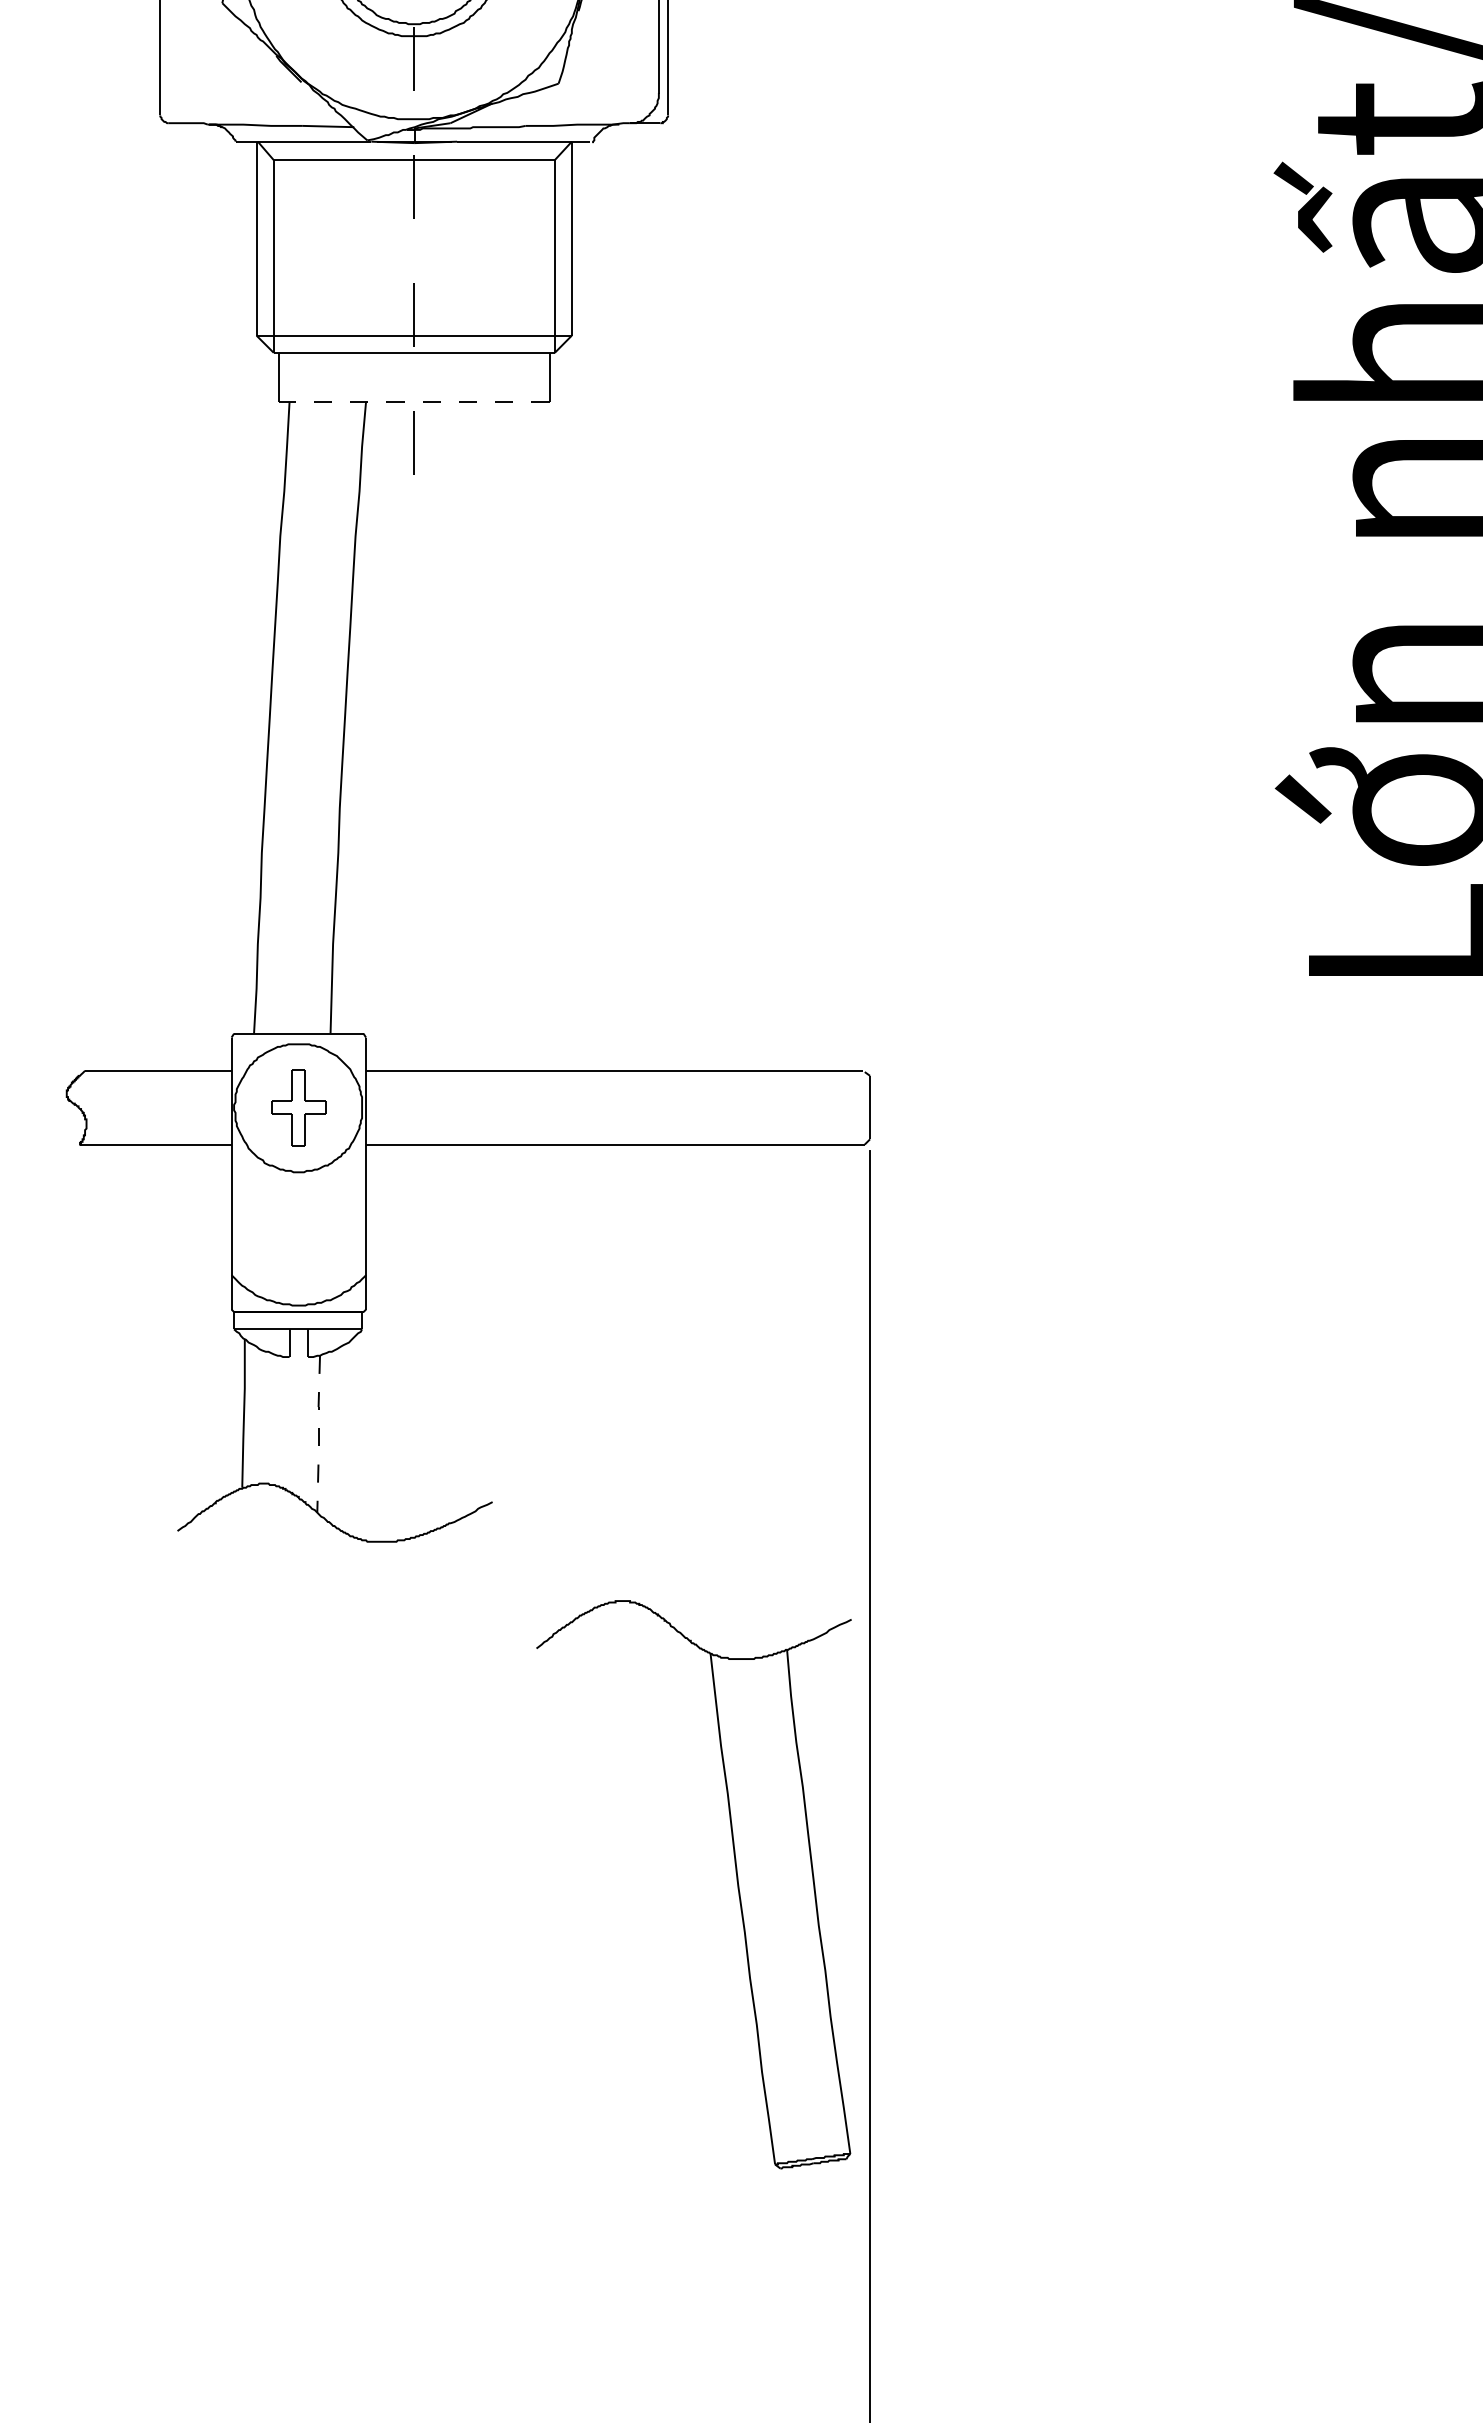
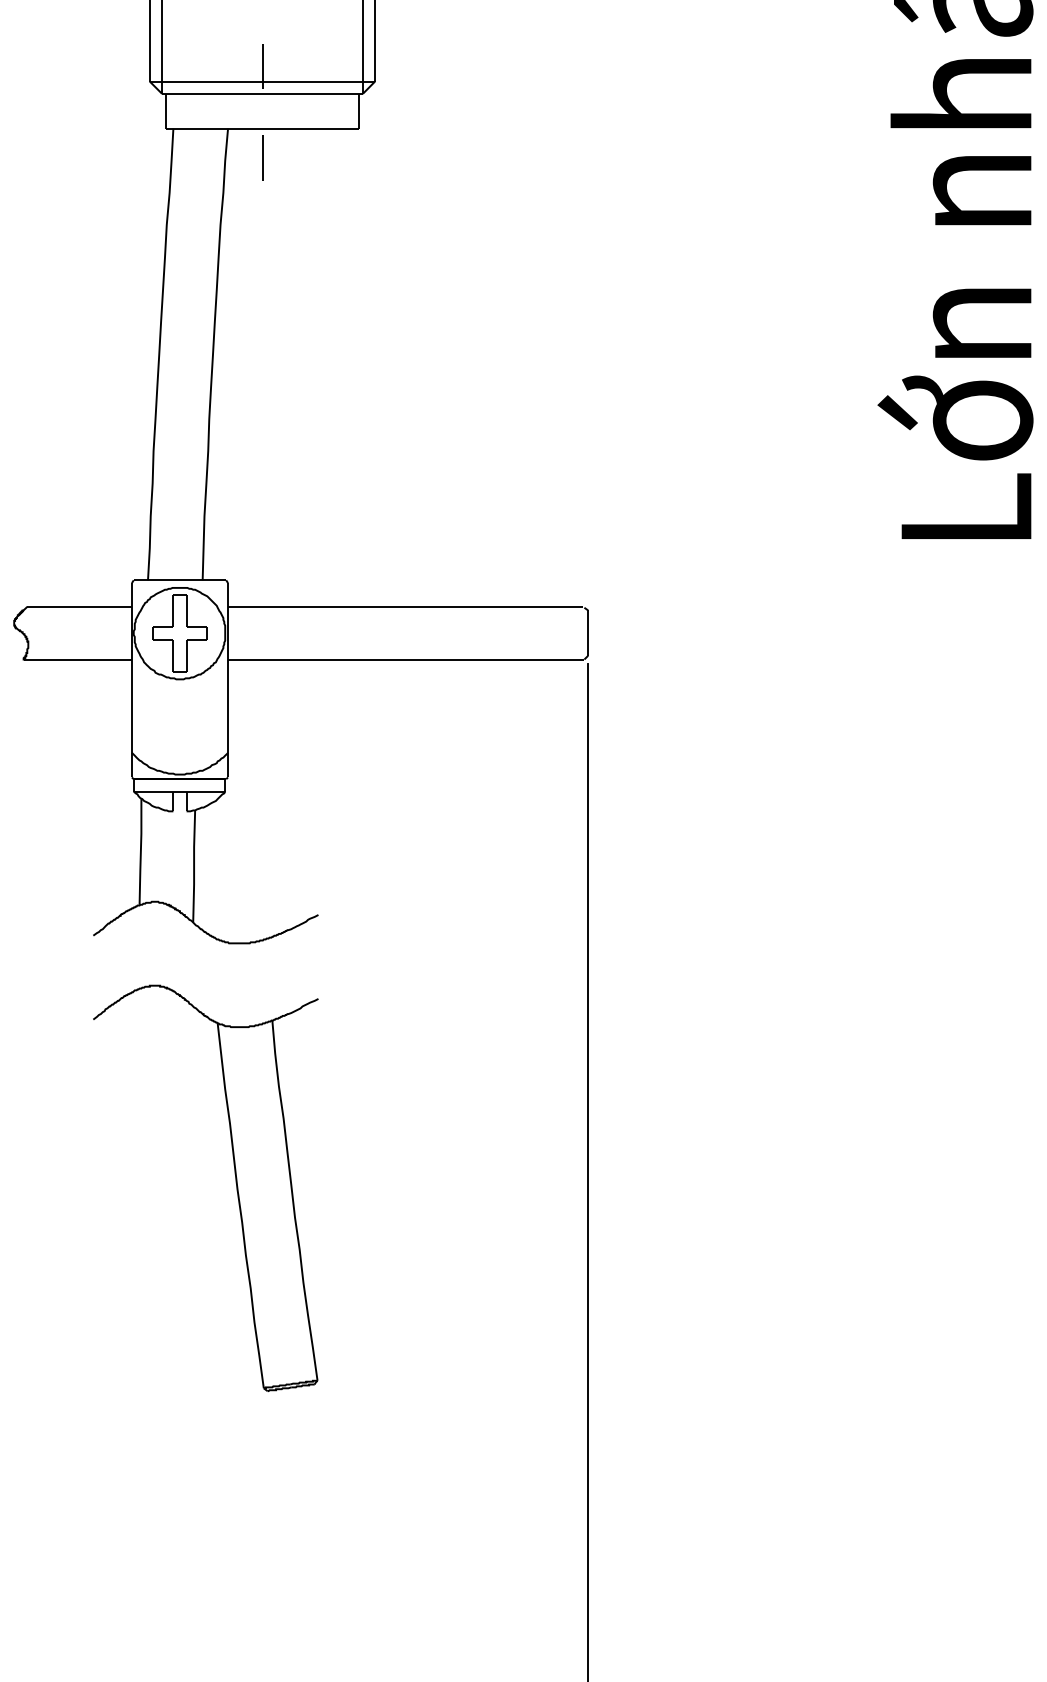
line: (413, 401) -> (261, 128), dashed -> solid
part: (298, 1107) -> (179, 633), size x1.43
line: (318, 1433) -> (194, 865), dashed -> solid
part: (736, 1881) -> (236, 1186), moved

